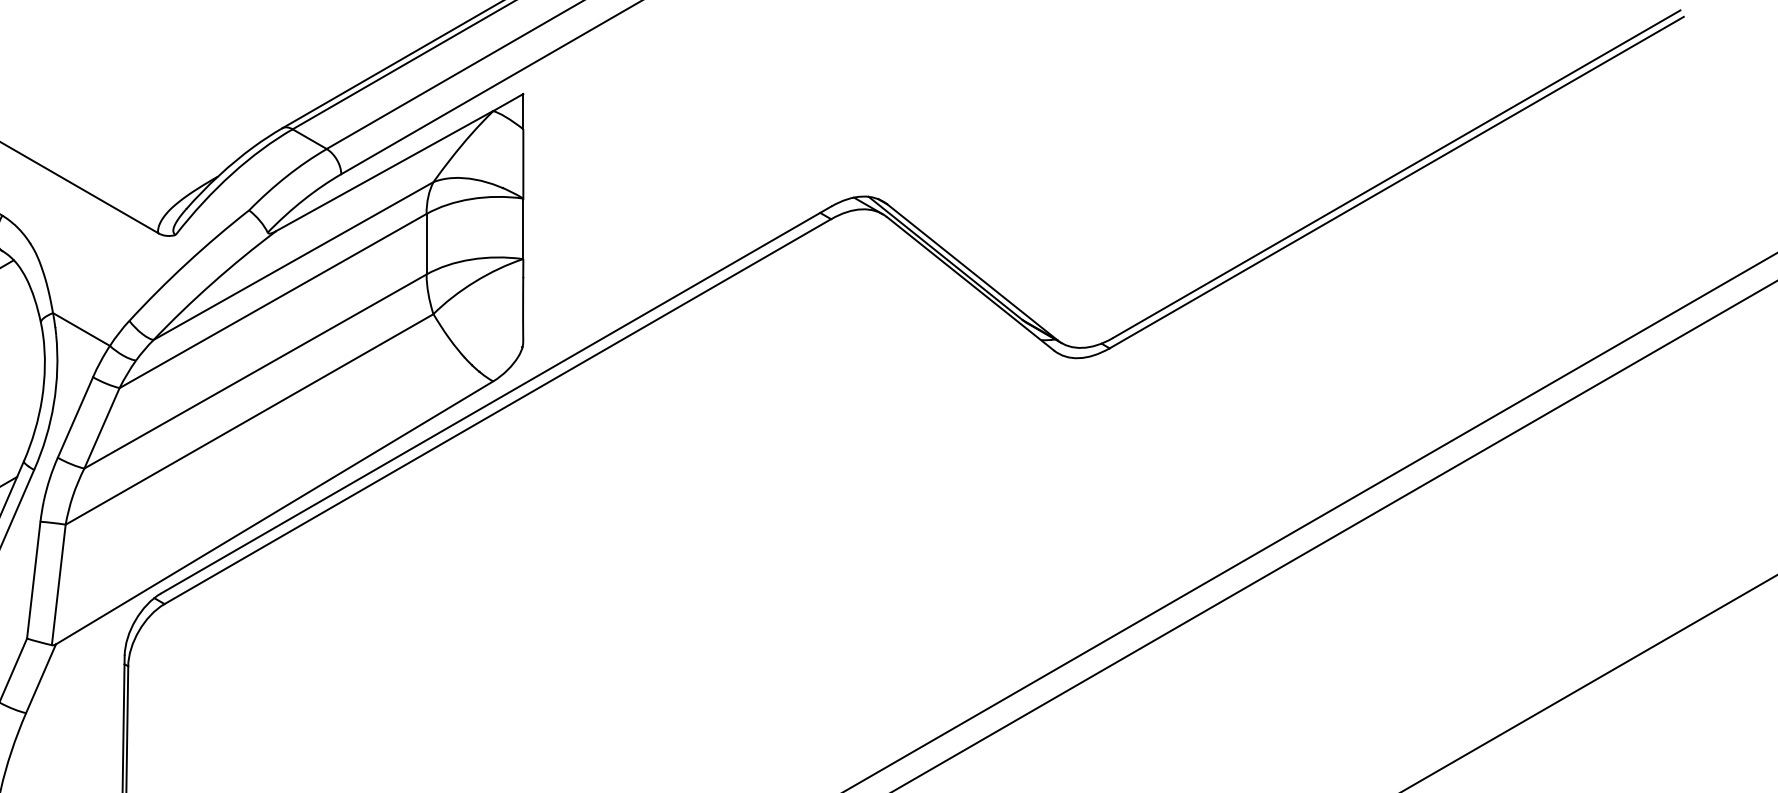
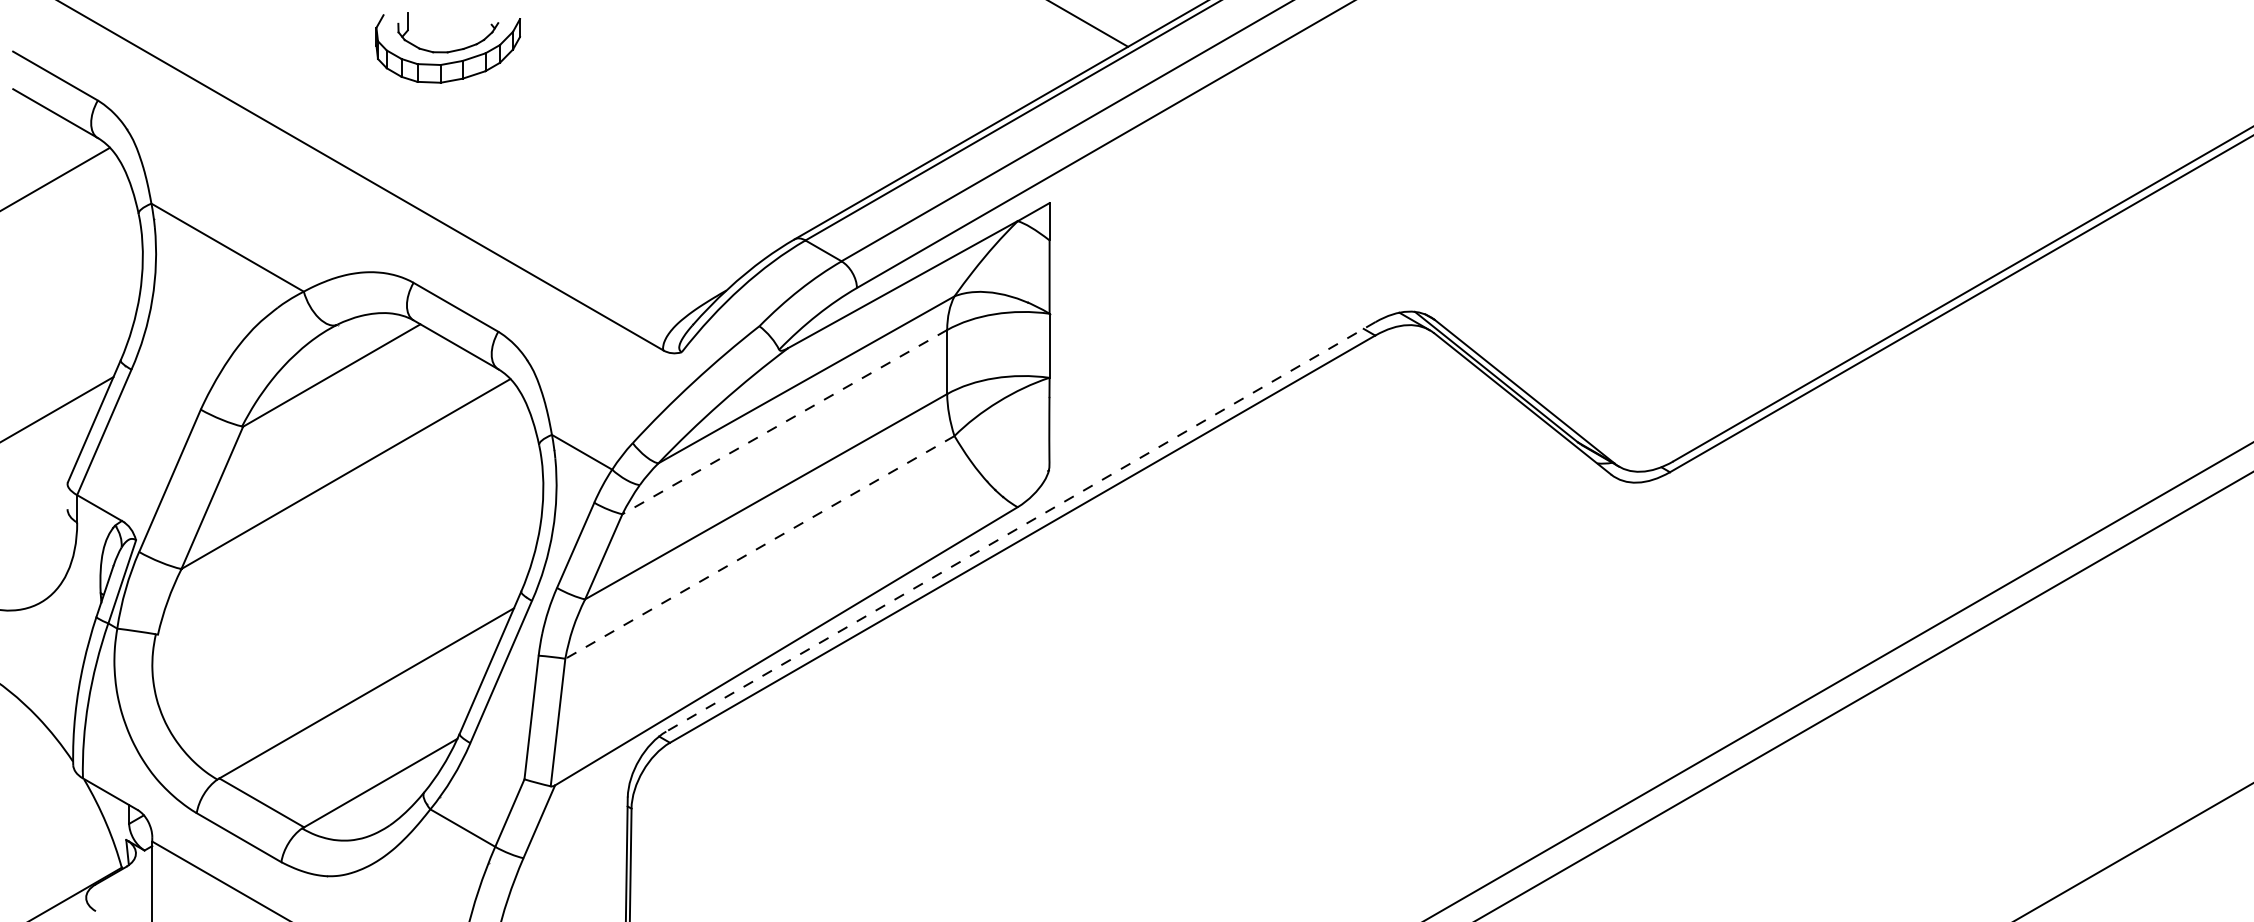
line: (272, 301) -> (784, 422), solid -> dashed
line: (495, 399) -> (1020, 526), solid -> dashed
line: (249, 419) -> (759, 547), solid -> dashed

